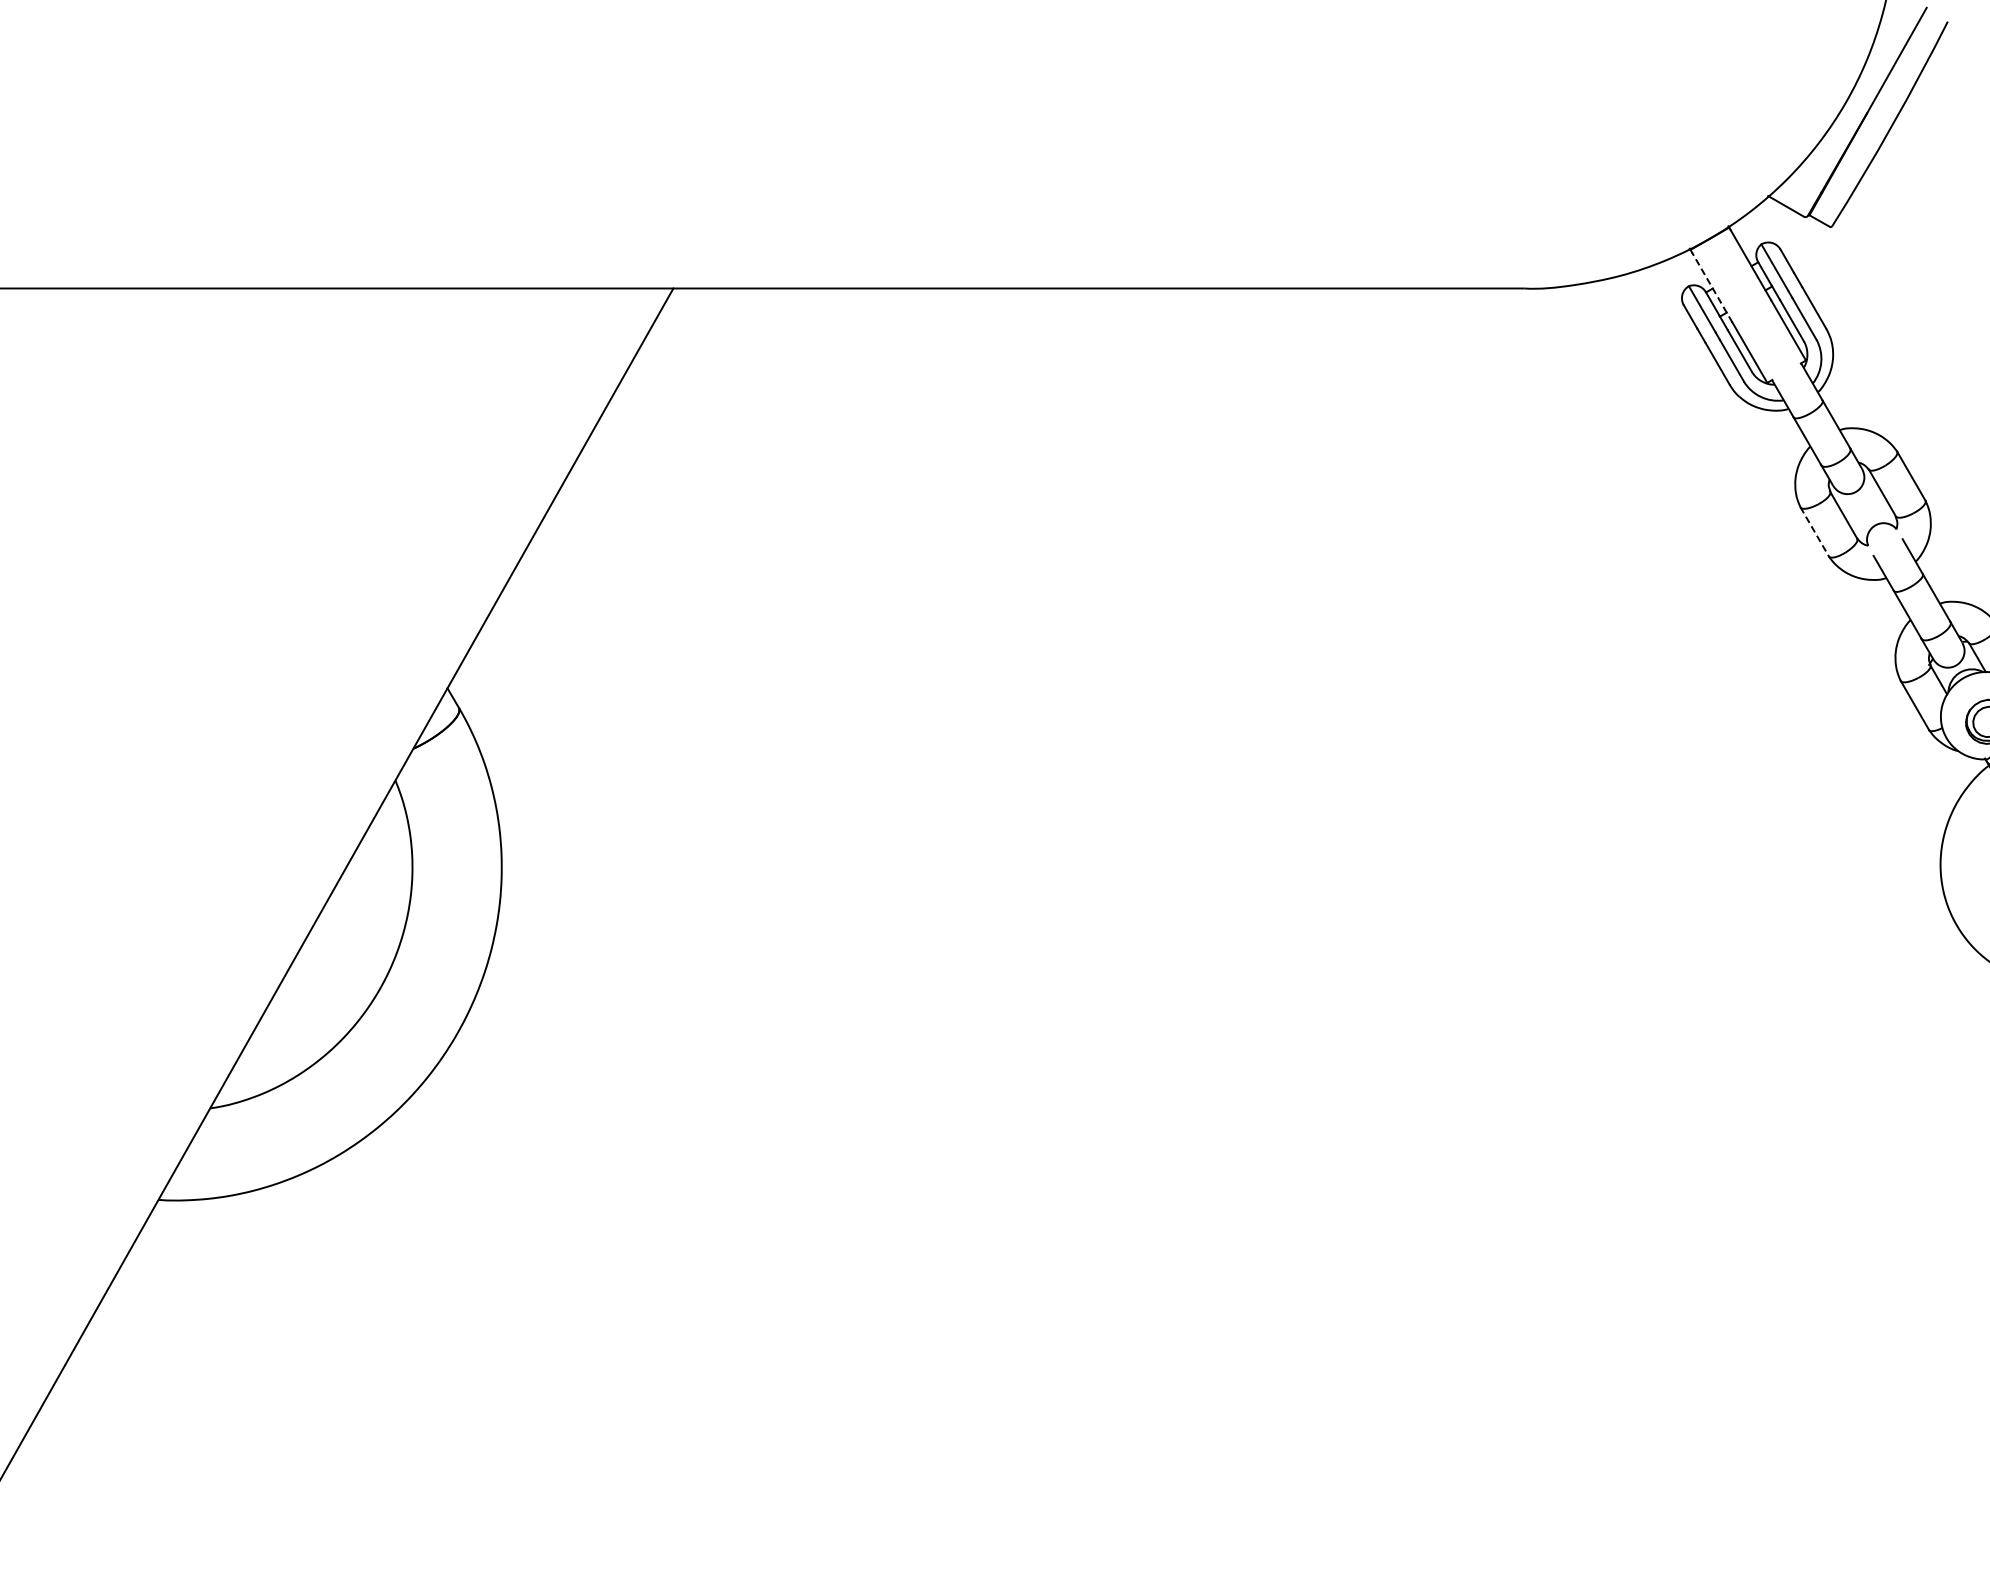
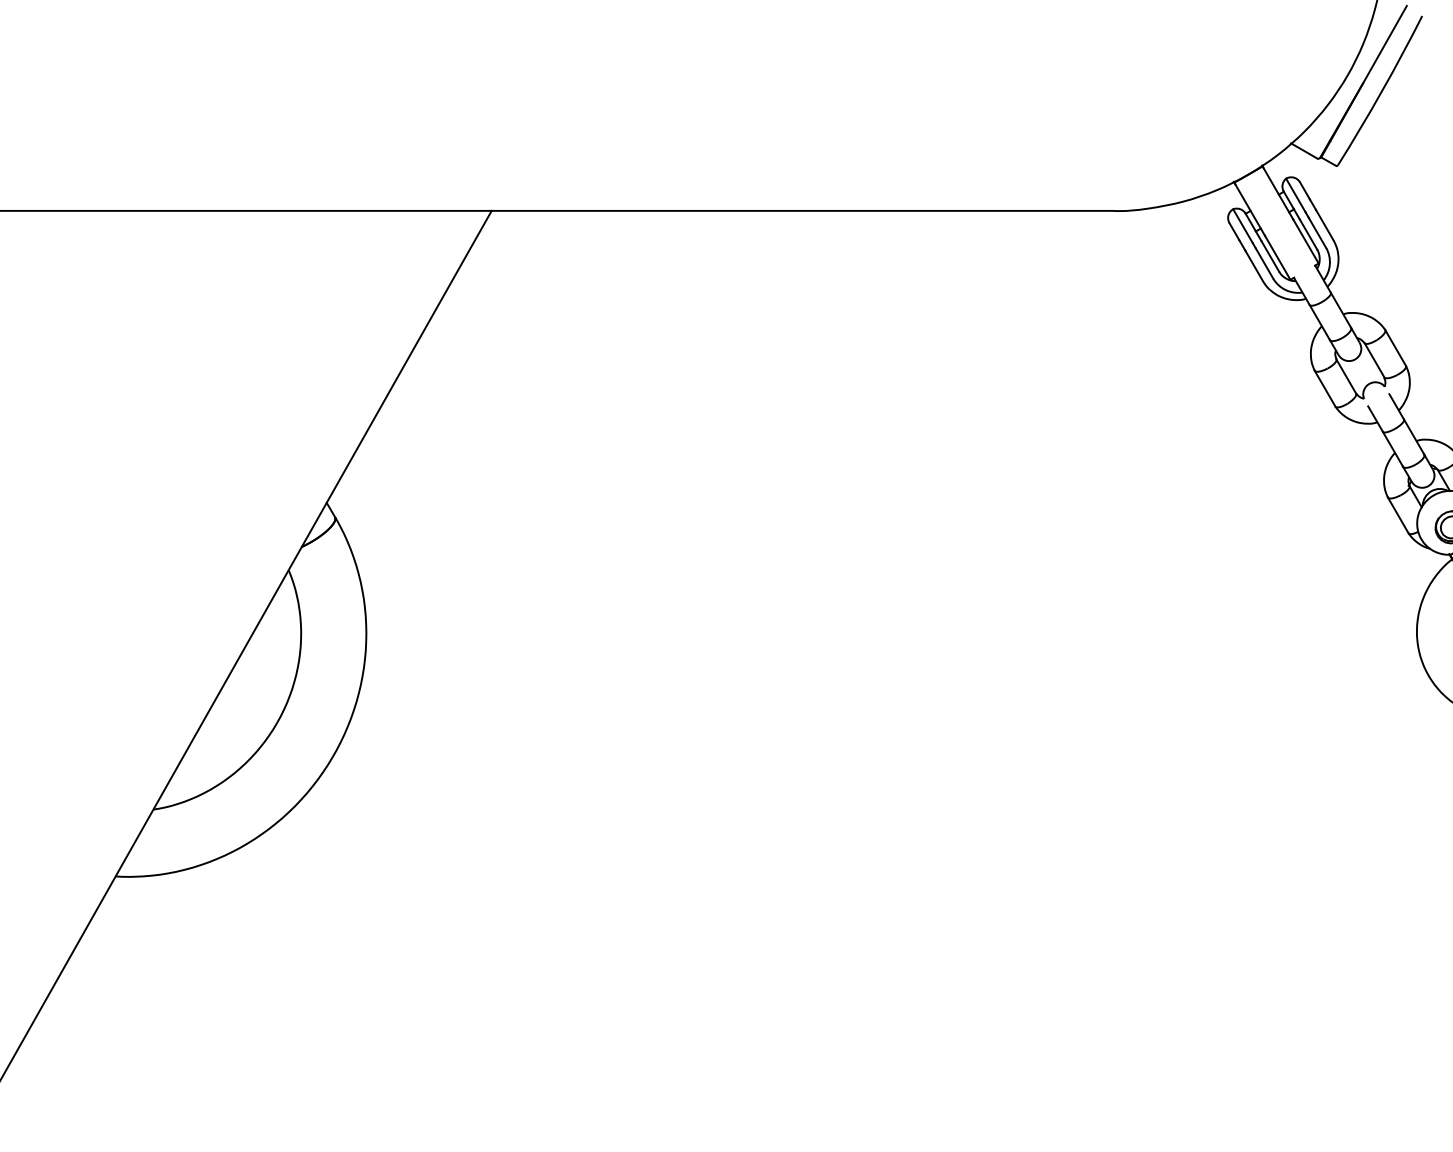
line: (1711, 286) -> (1249, 209), dashed -> solid
line: (1814, 532) -> (1324, 389), dashed -> solid

